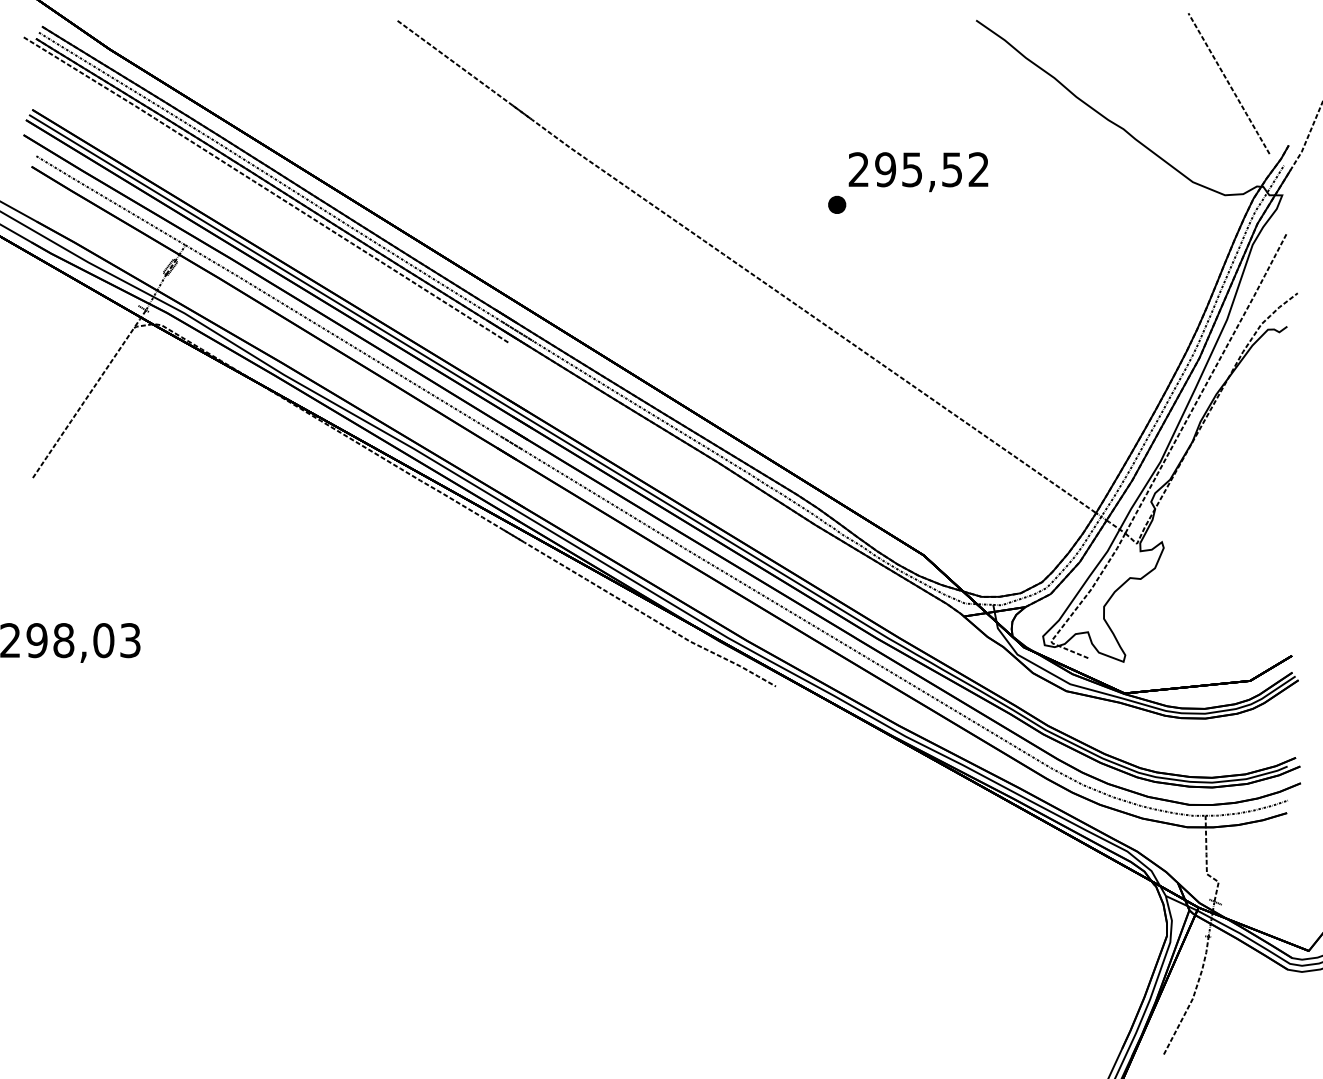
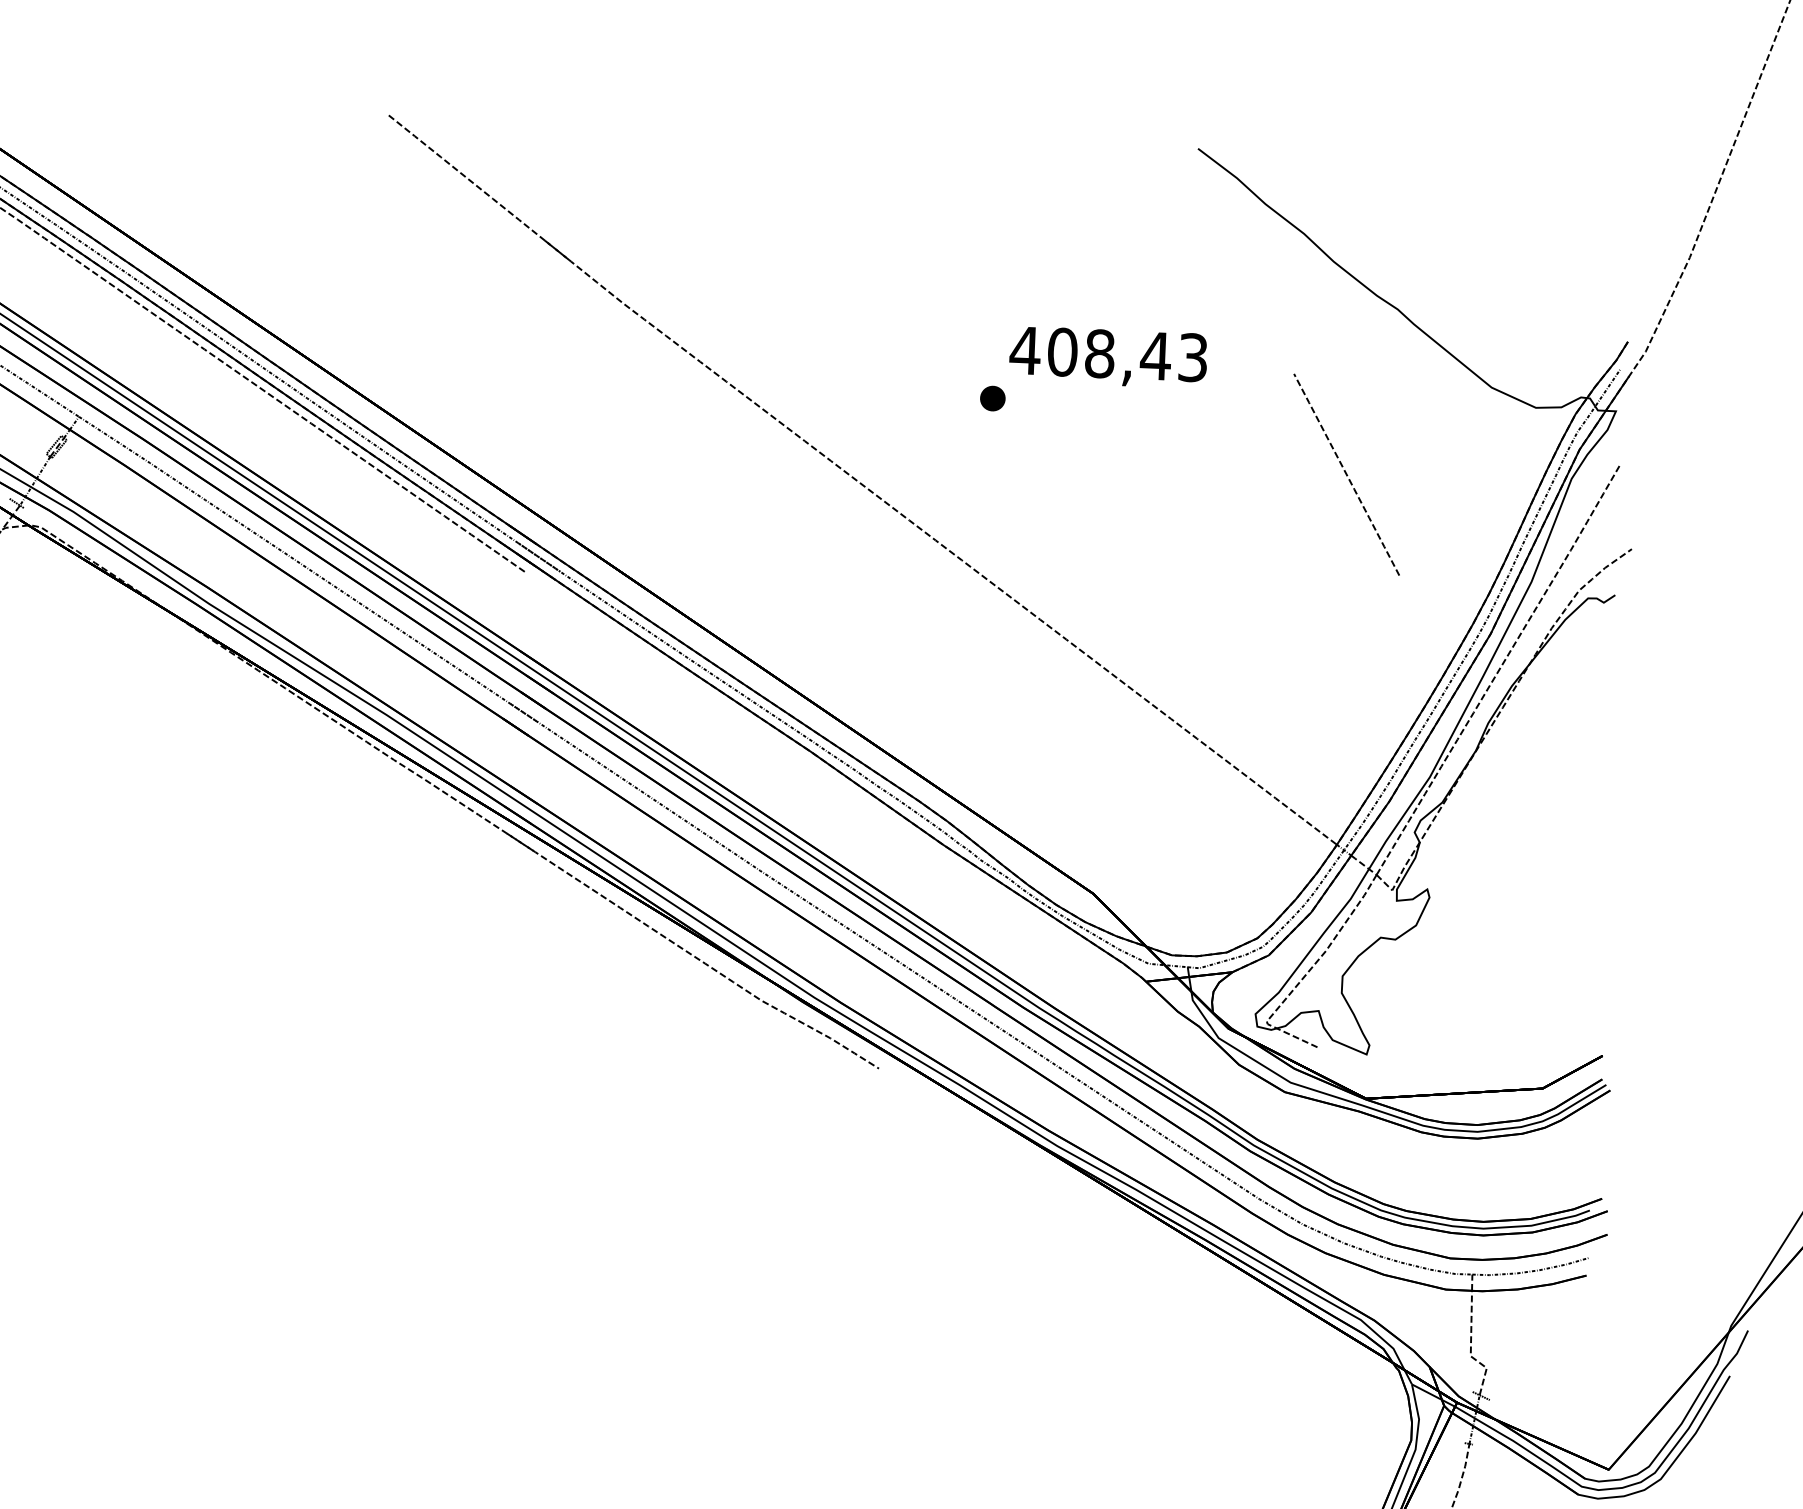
curve: (1229, 83) -> (1347, 474), moved
text: (917, 169) -> (1107, 353), 295,52 -> 408,43

